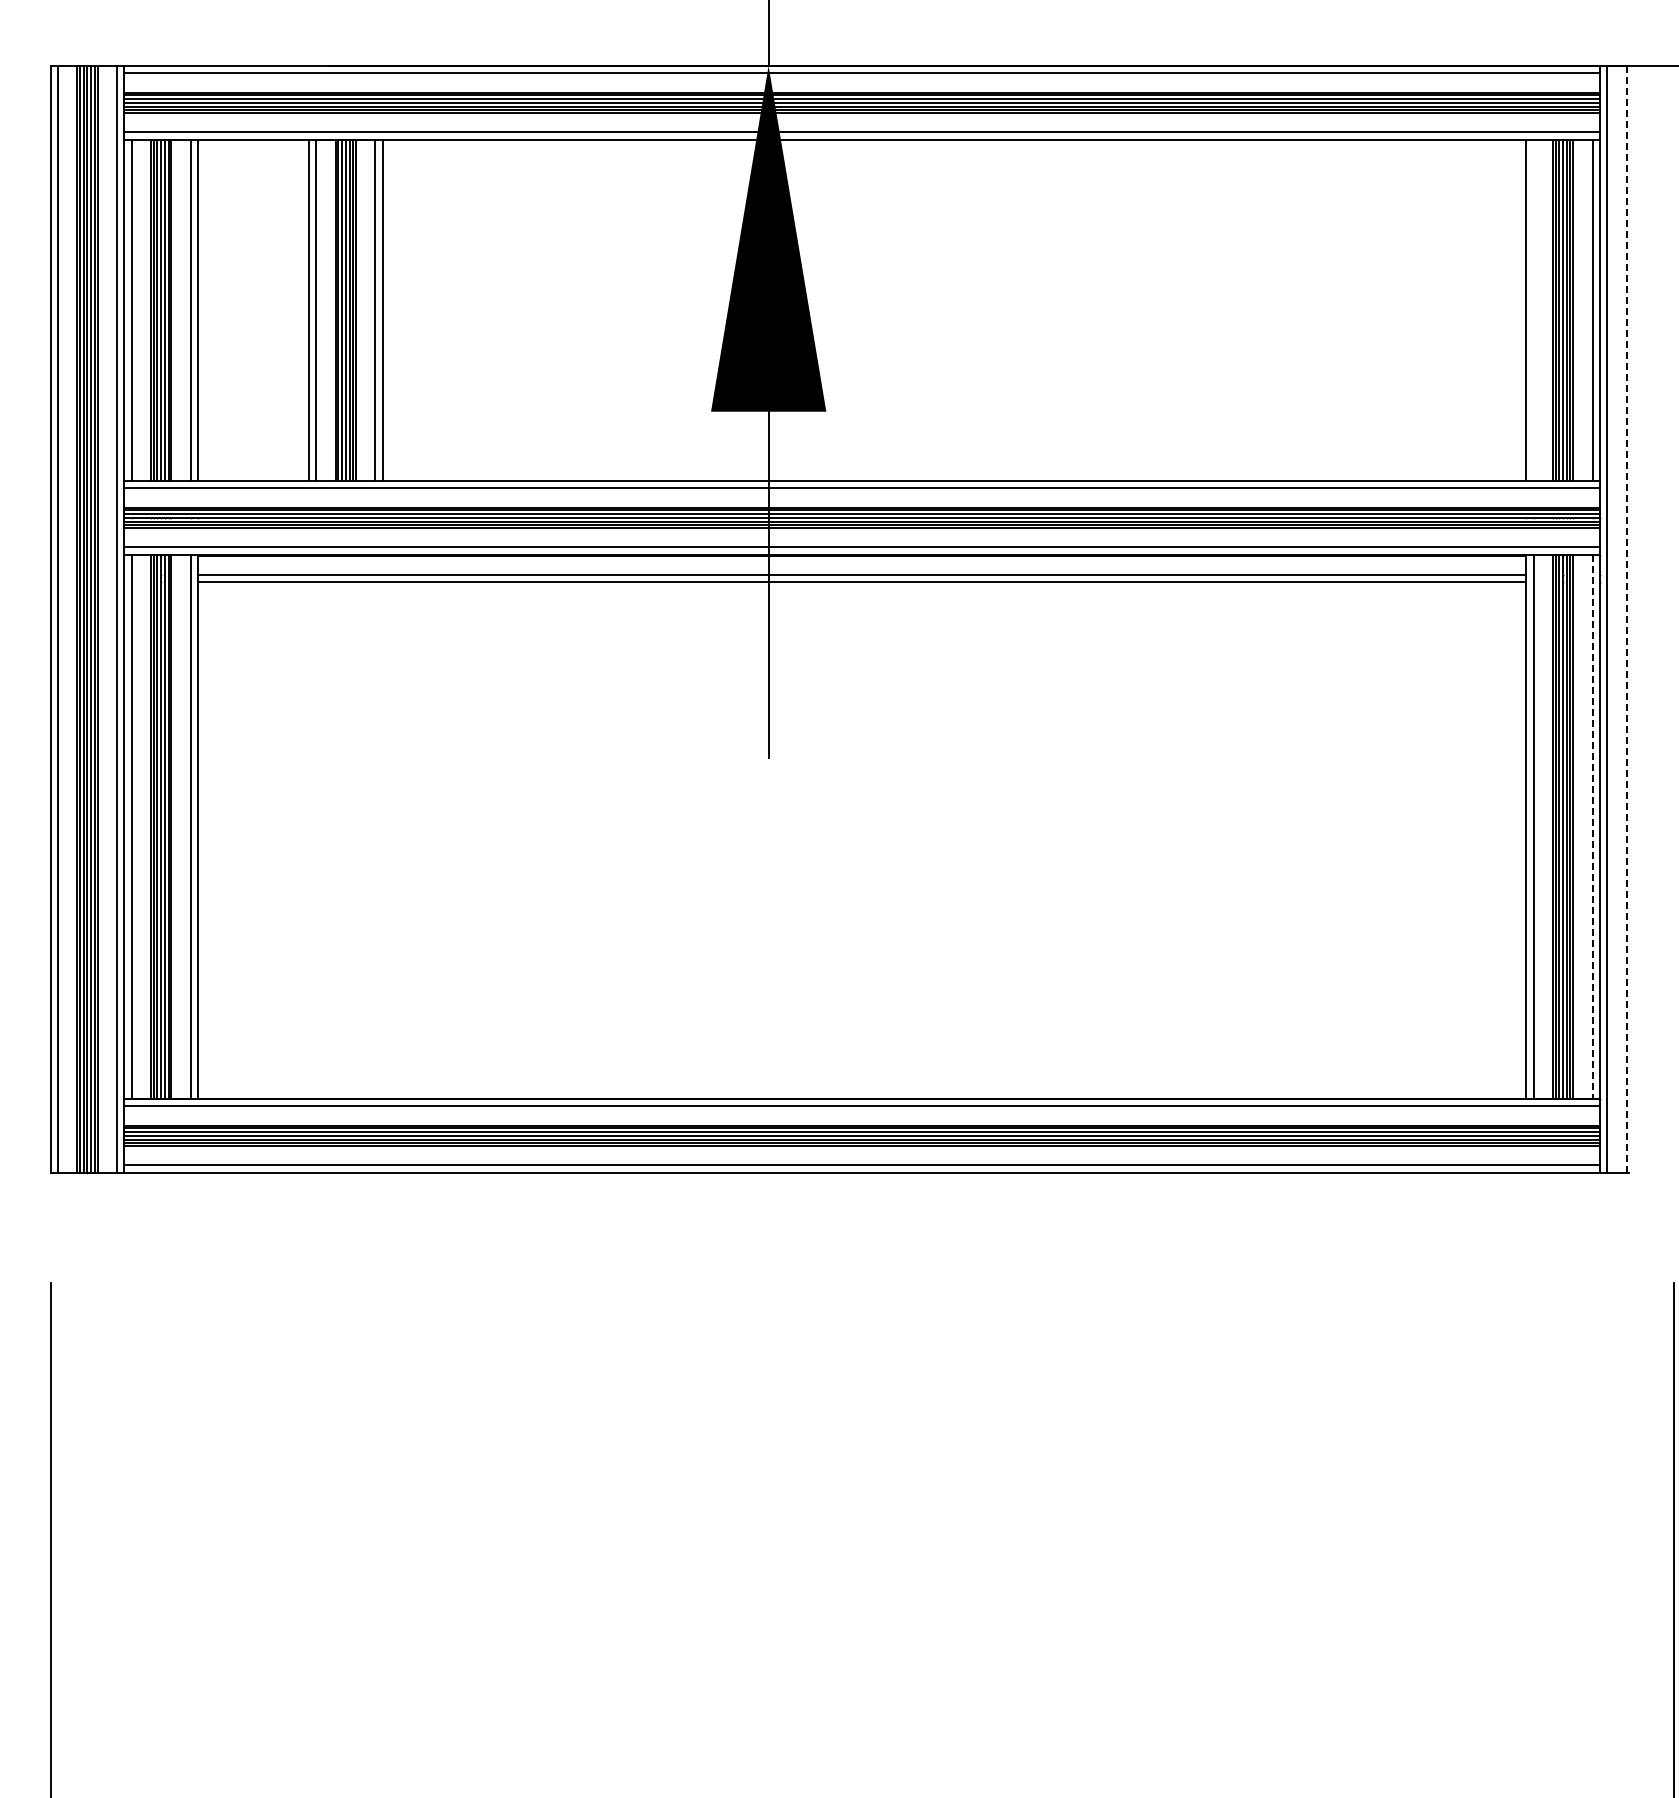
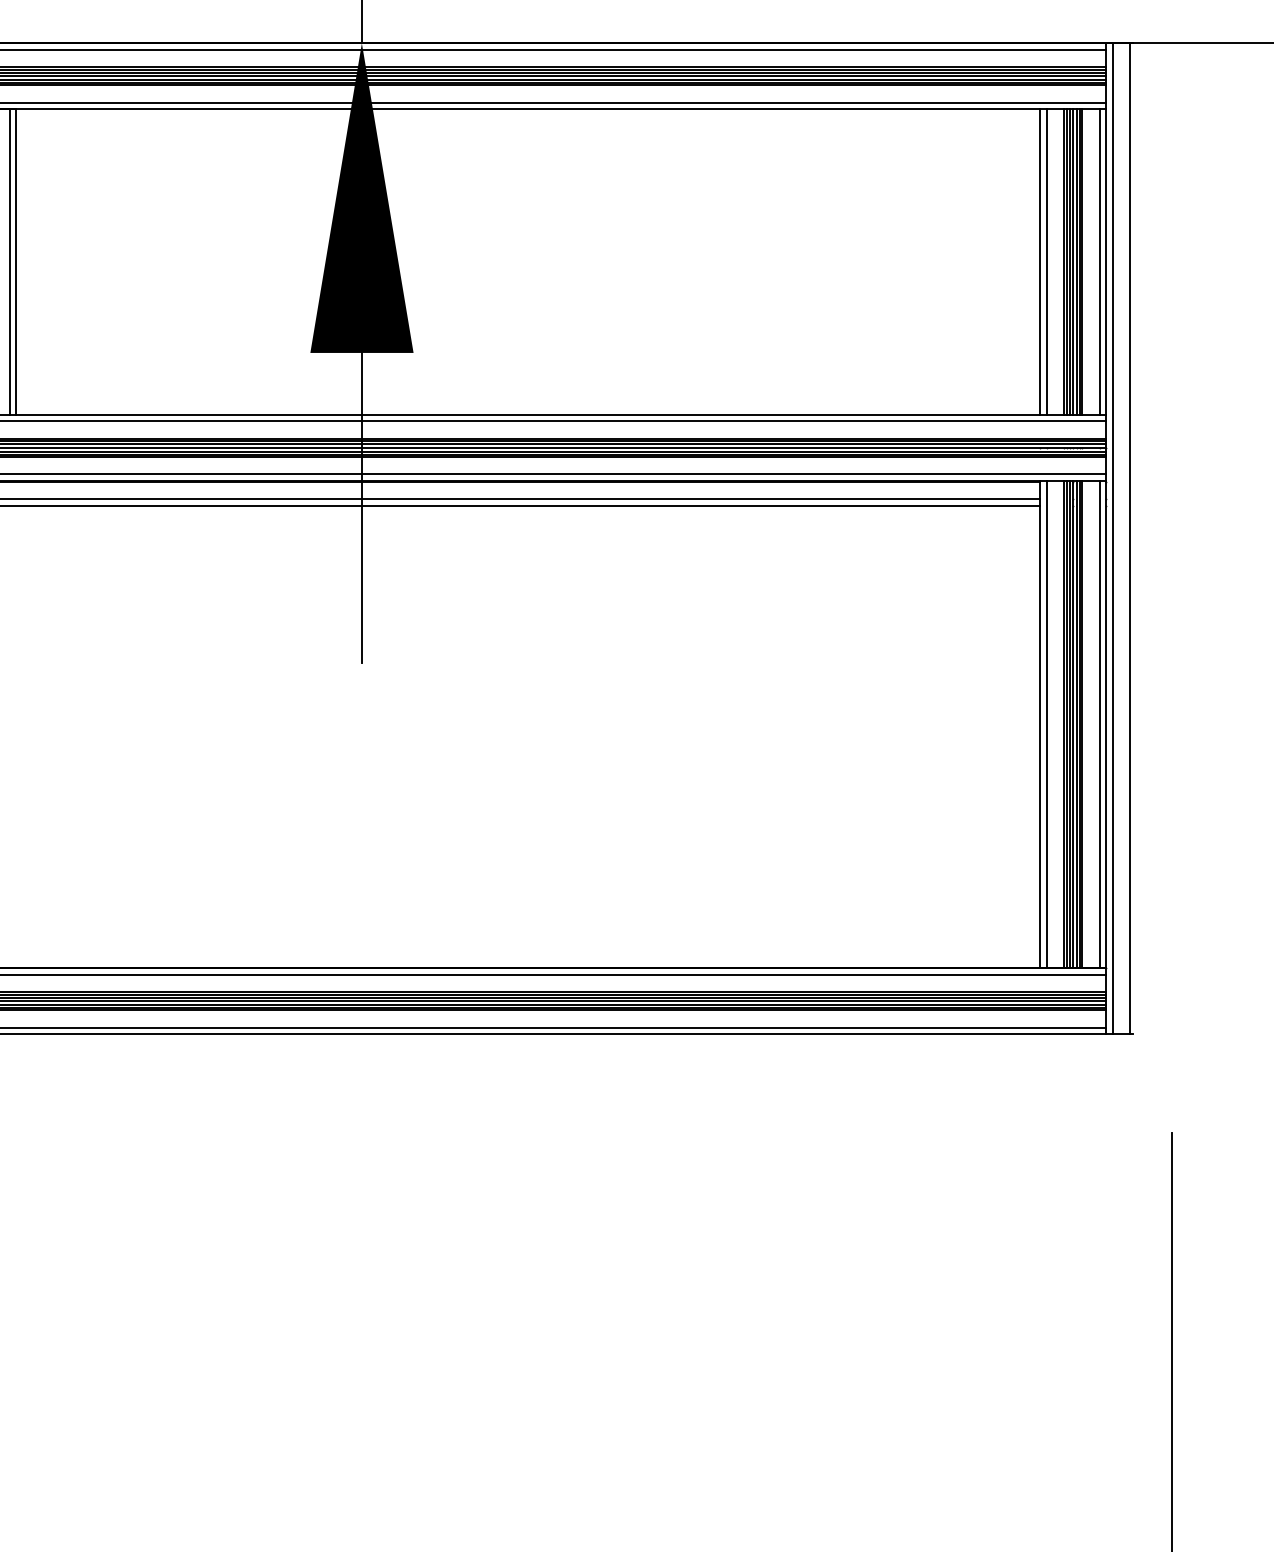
line: (1533, 309) -> (1046, 261), added
line: (1626, 618) -> (1130, 538), dashed -> solid
line: (1592, 827) -> (1099, 725), dashed -> solid

